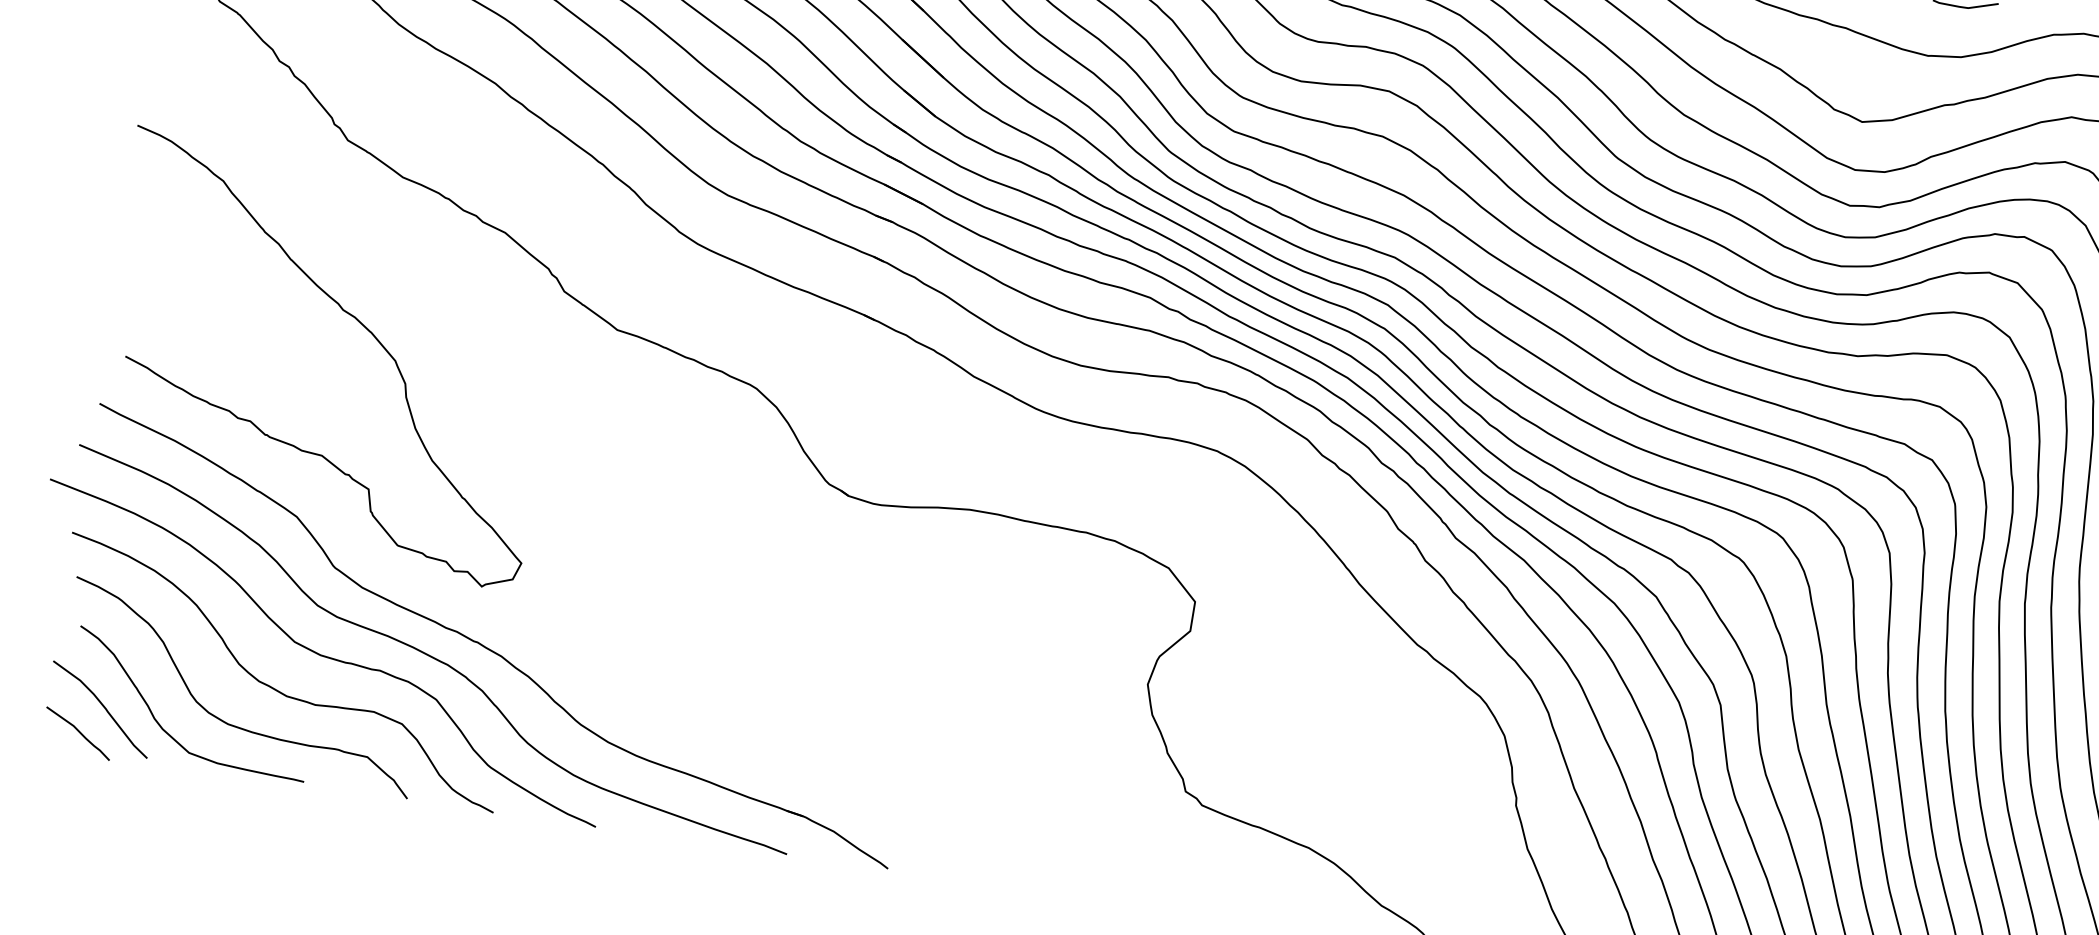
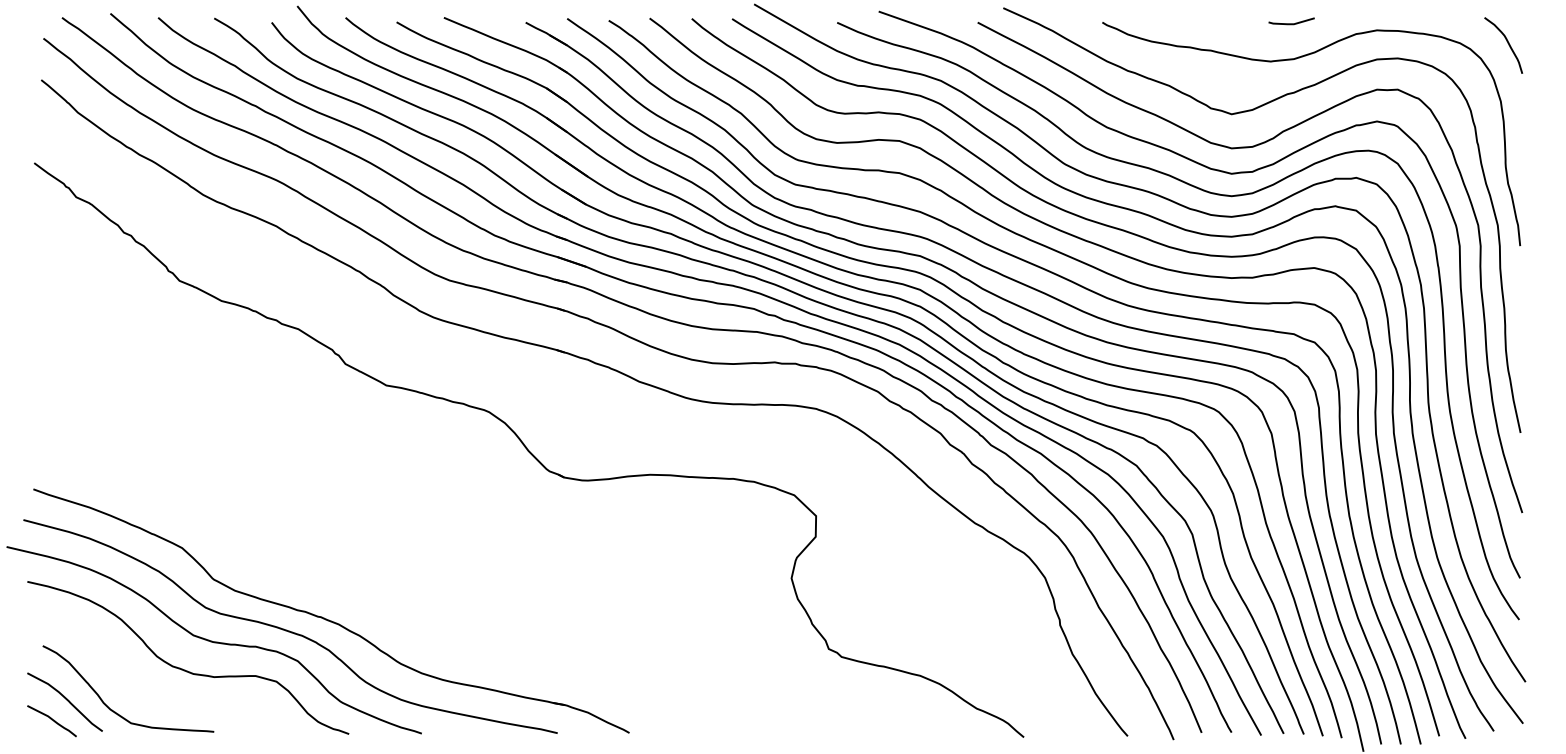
curve: (361, 325) -> (207, 408), removed
curve: (223, 719) -> (151, 696), removed

